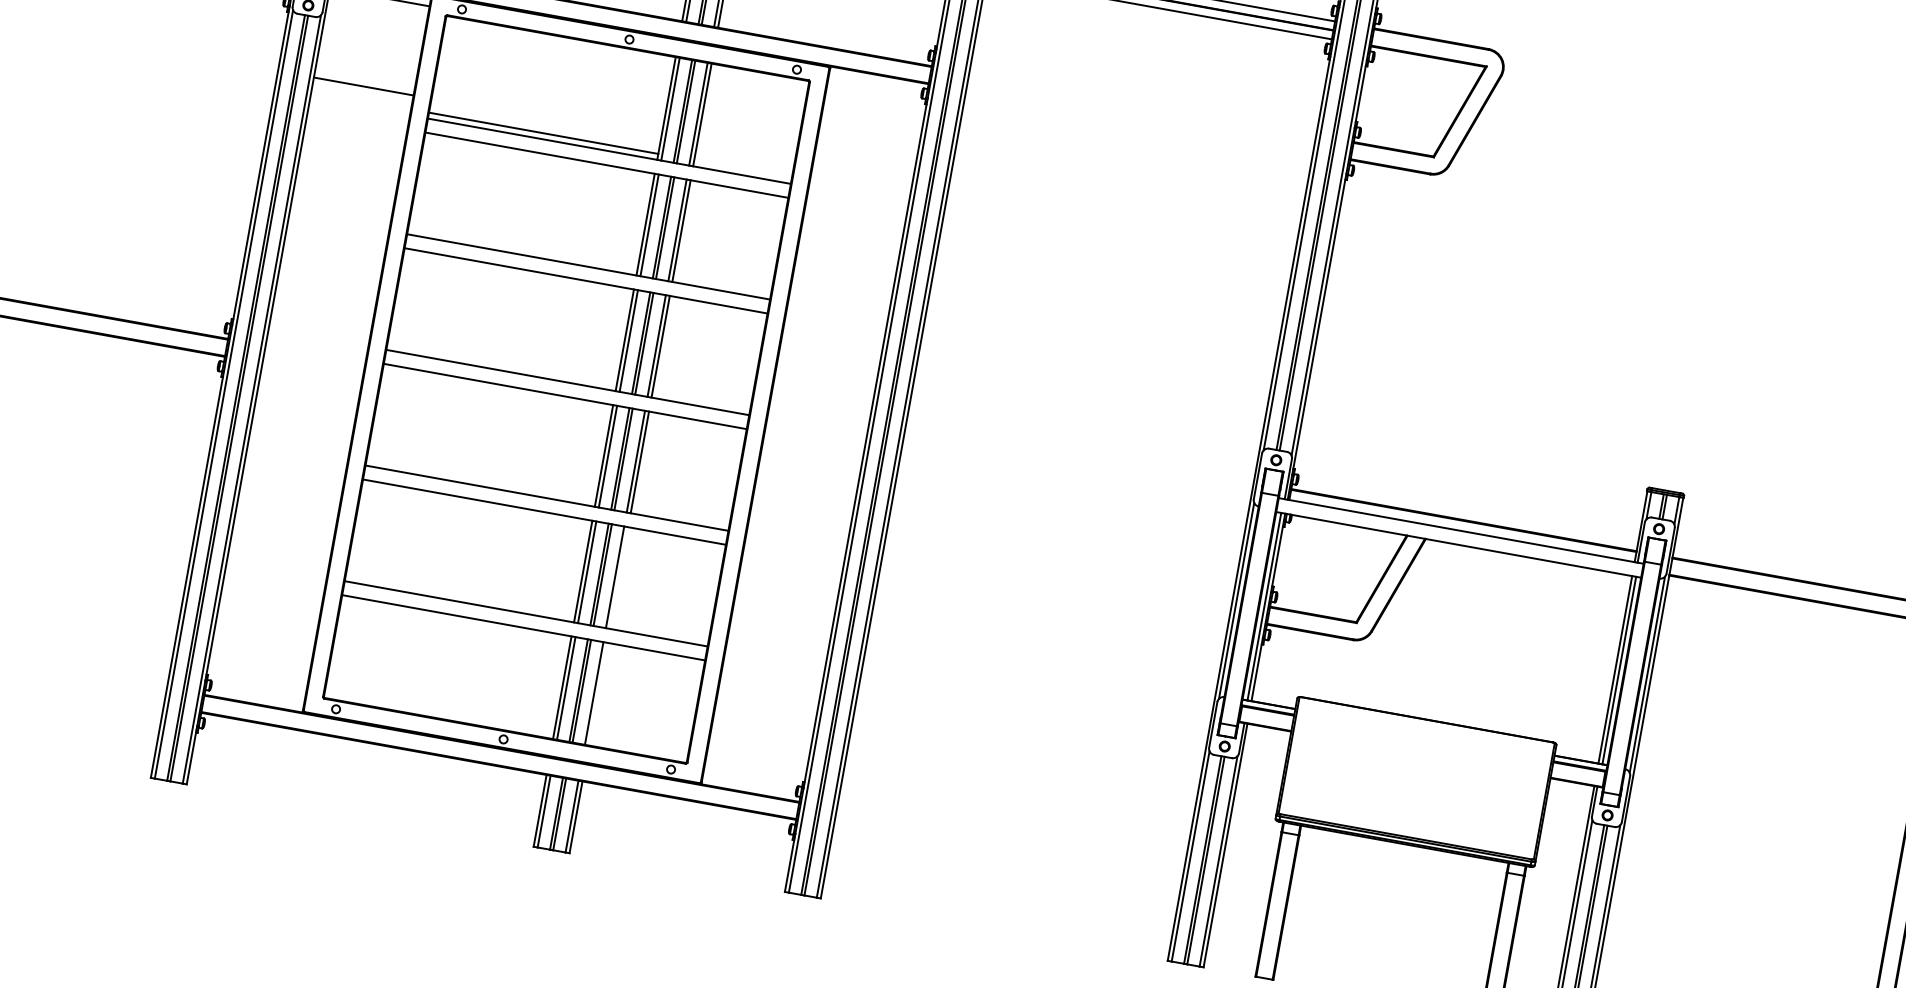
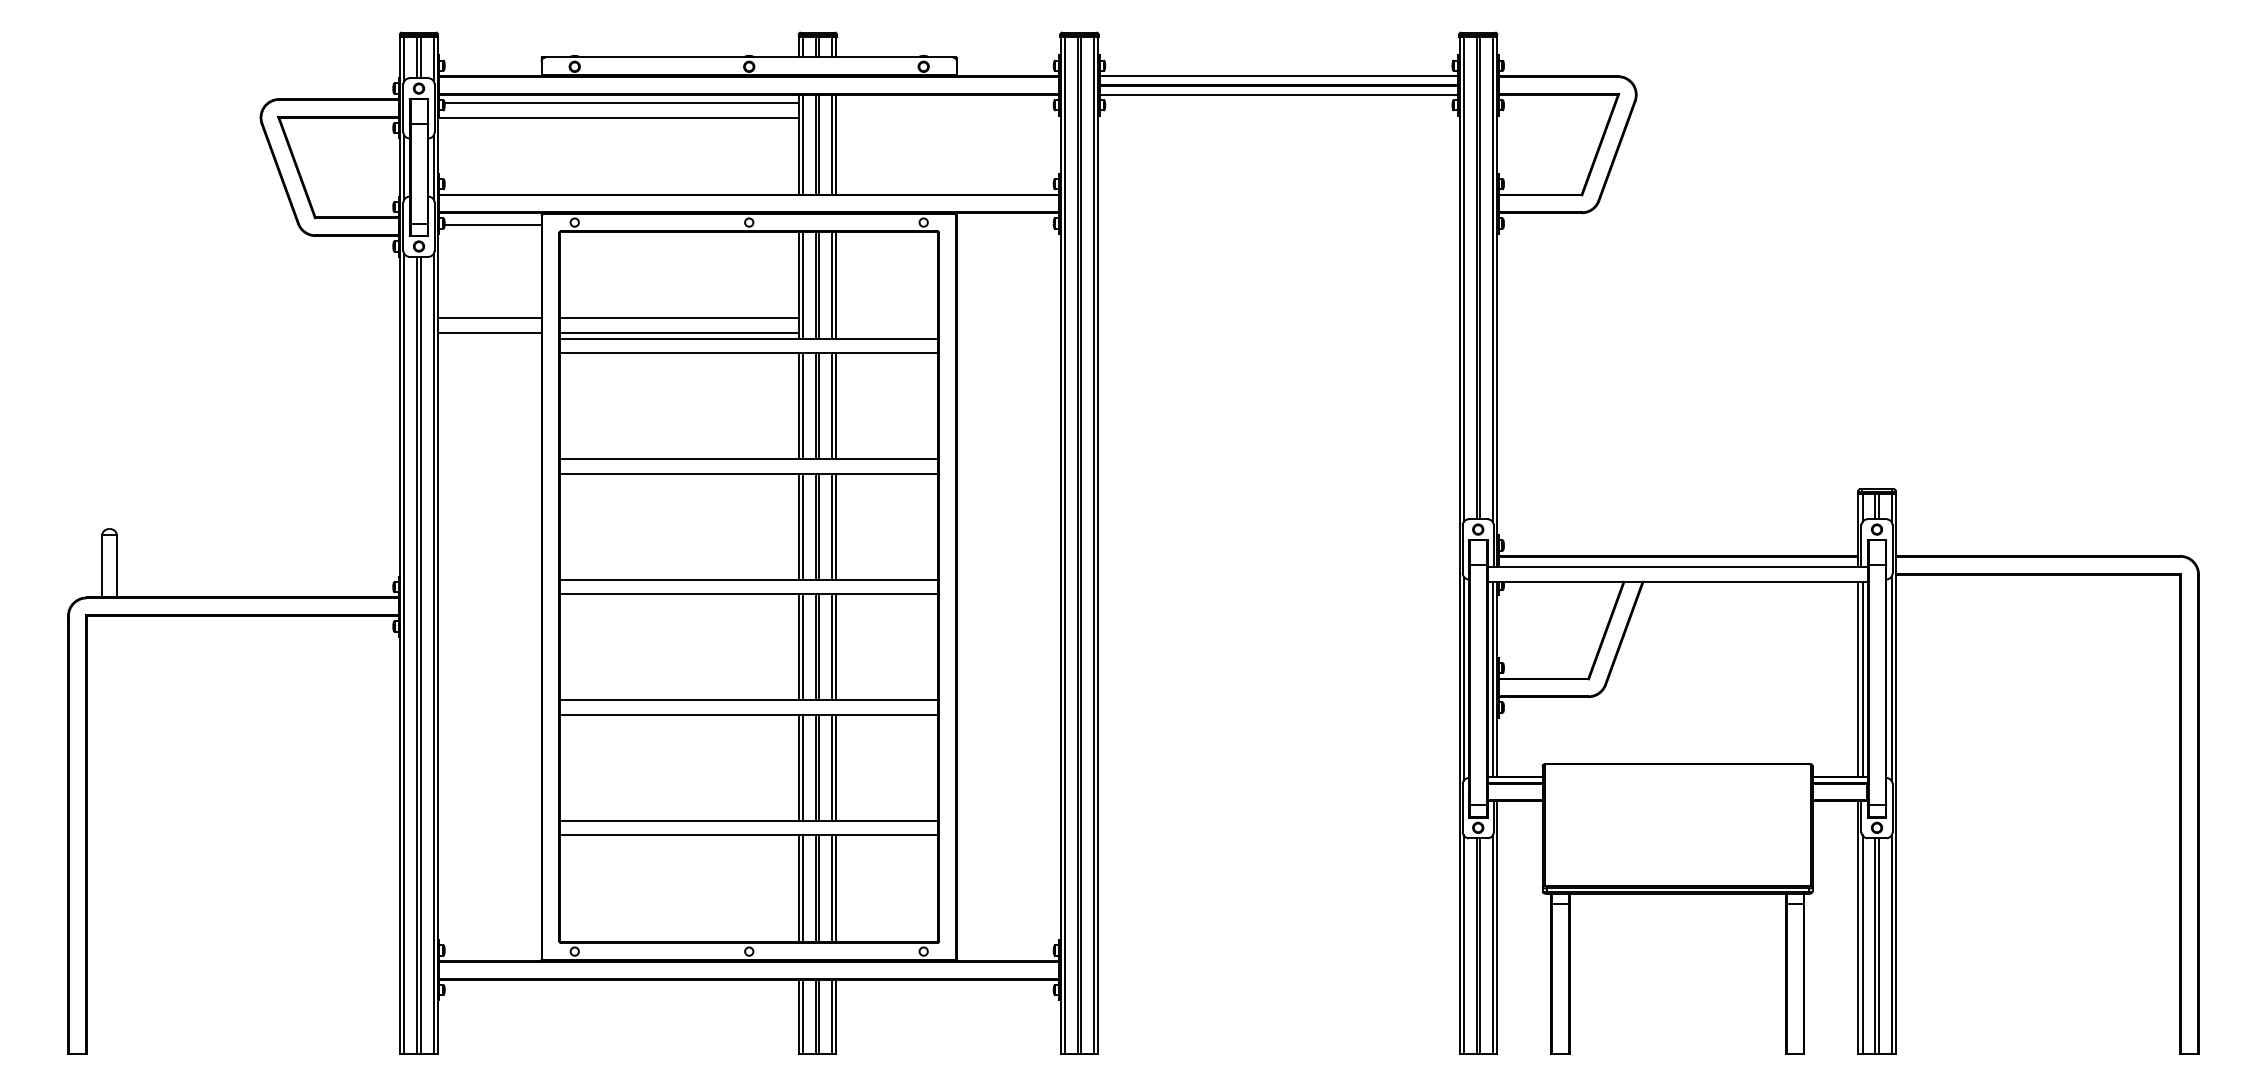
line: (361, 100) -> (489, 332), added
line: (545, 119) -> (679, 318), added
line: (619, 577) -> (836, 767), added
line: (598, 693) -> (836, 888), added

